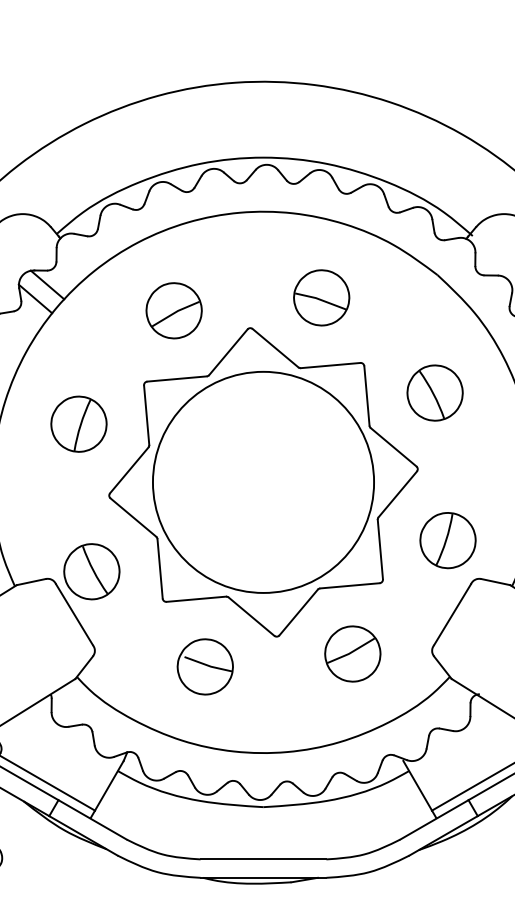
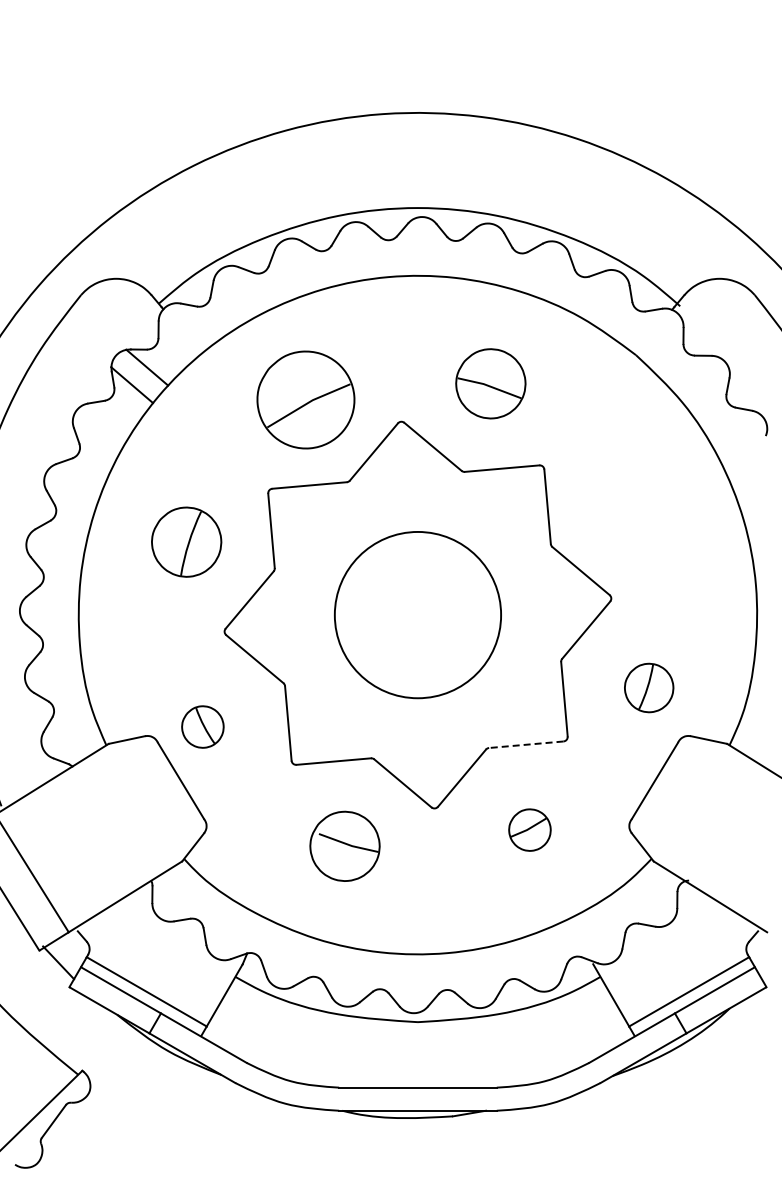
part: (173, 310) -> (305, 399), size x1.4
part: (434, 392) -> (632, 502), removed
circle: (263, 481) -> (417, 614), size x0.6
part: (447, 540) -> (648, 687), size x0.7
part: (91, 571) -> (202, 726), size x0.6
line: (349, 585) -> (525, 744), solid -> dashed
part: (352, 653) -> (529, 829), size x0.6

